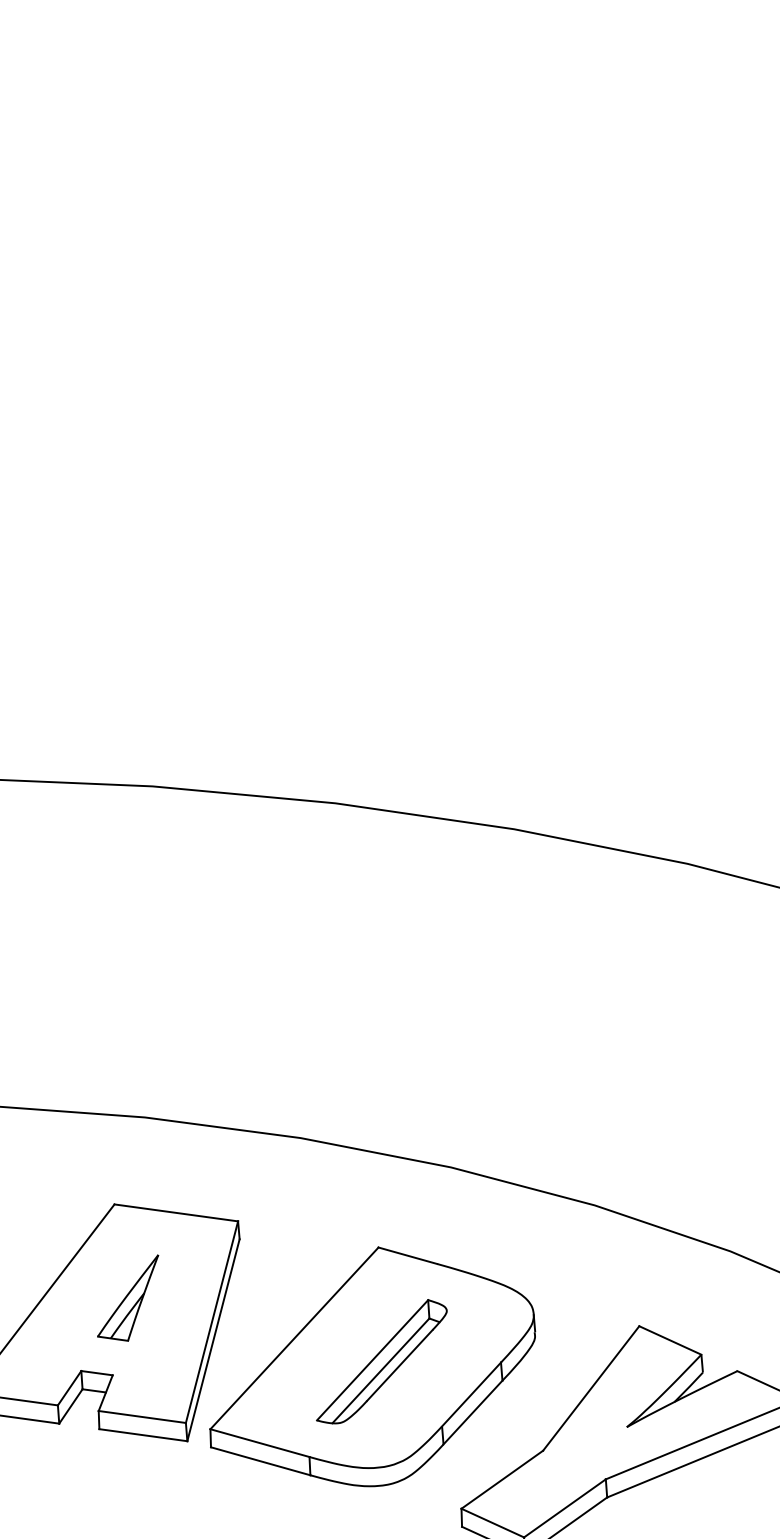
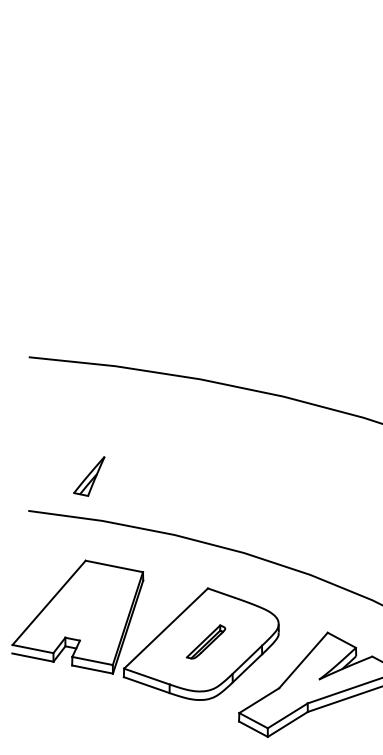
part: (128, 1299) -> (89, 476), moved
part: (380, 1360) -> (205, 641), size x0.6

